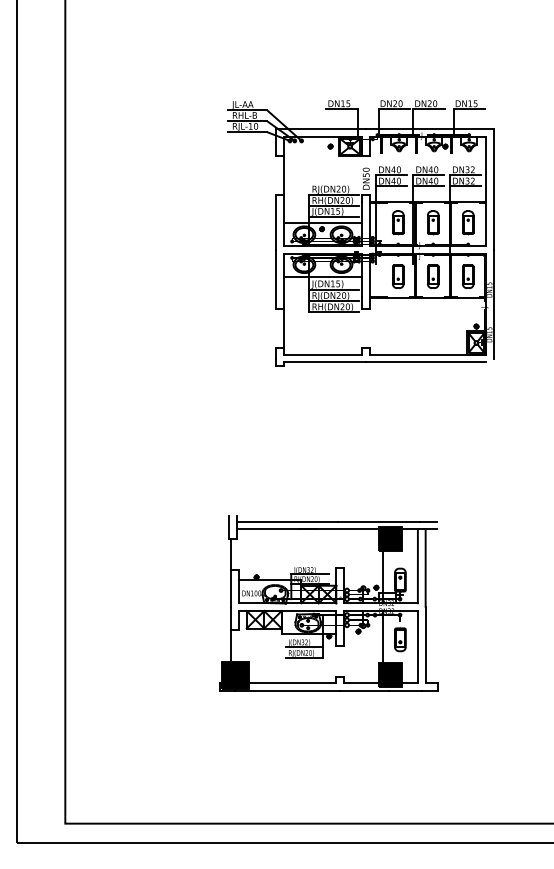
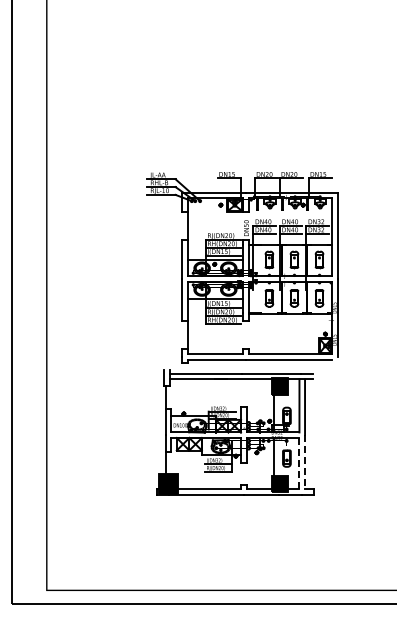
part: (360, 233) -> (242, 267), moved
line: (426, 645) -> (305, 462), solid -> dashed
line: (417, 646) -> (299, 463), solid -> dashed

